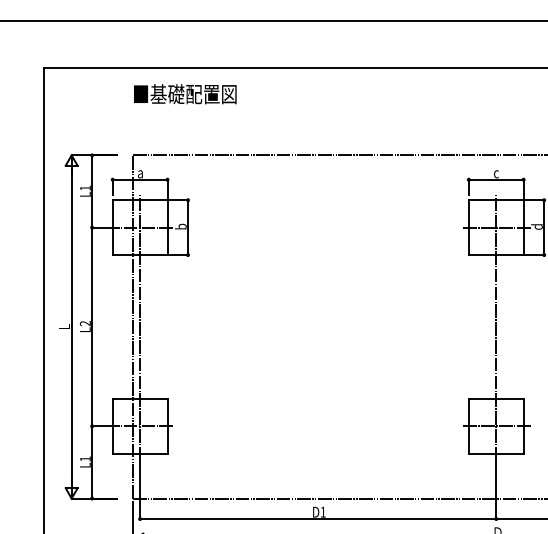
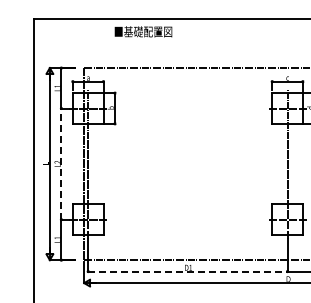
text: (185, 93) -> (143, 31), moved
line: (92, 327) -> (61, 164), solid -> dashed
line: (317, 518) -> (187, 271), solid -> dashed

